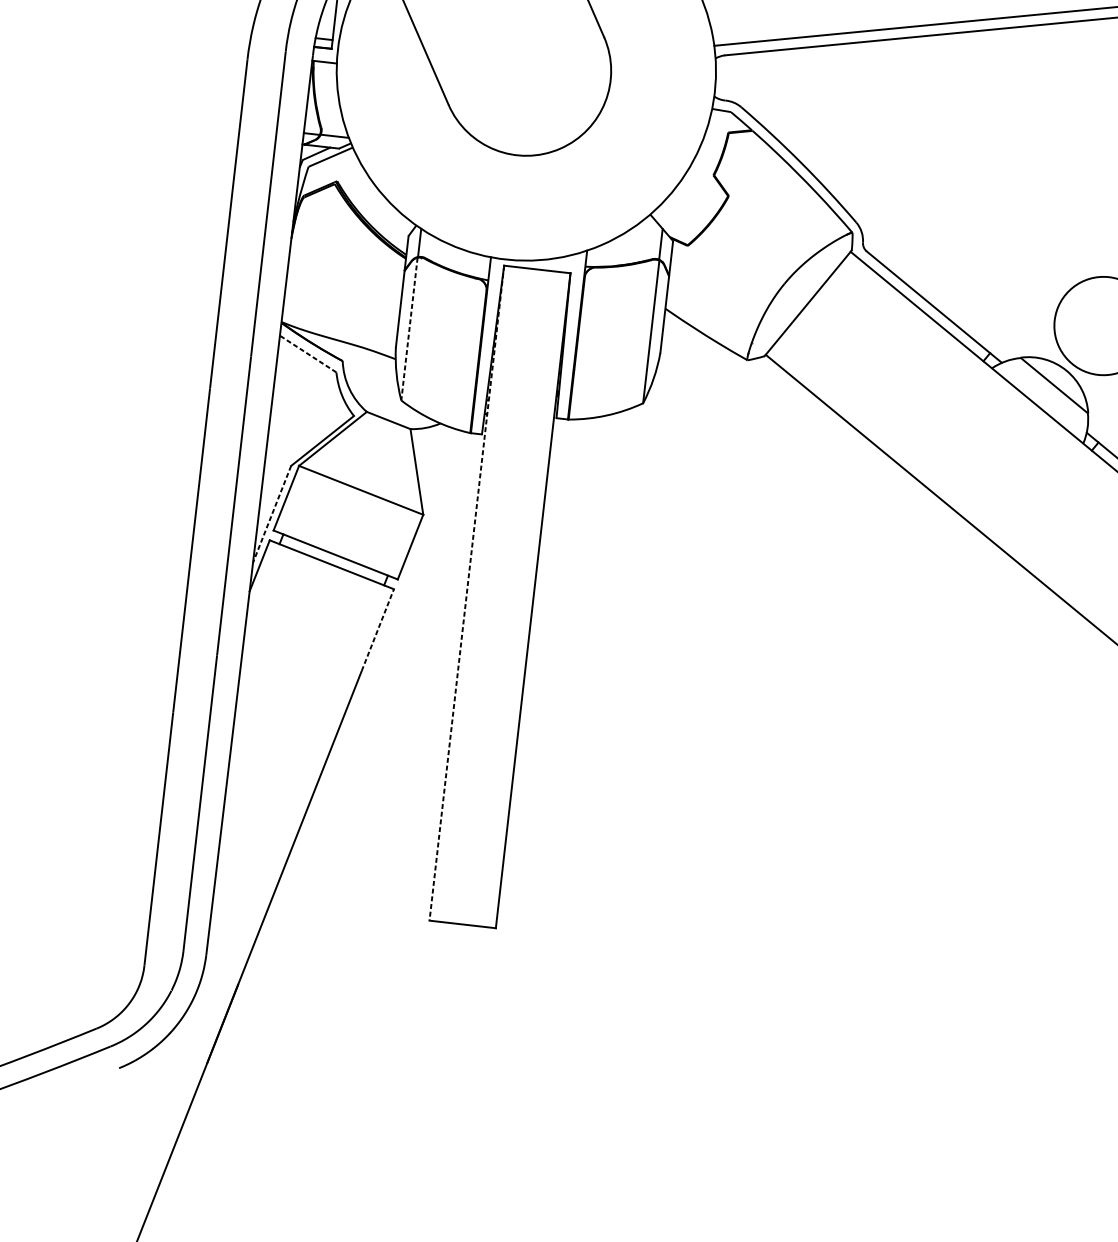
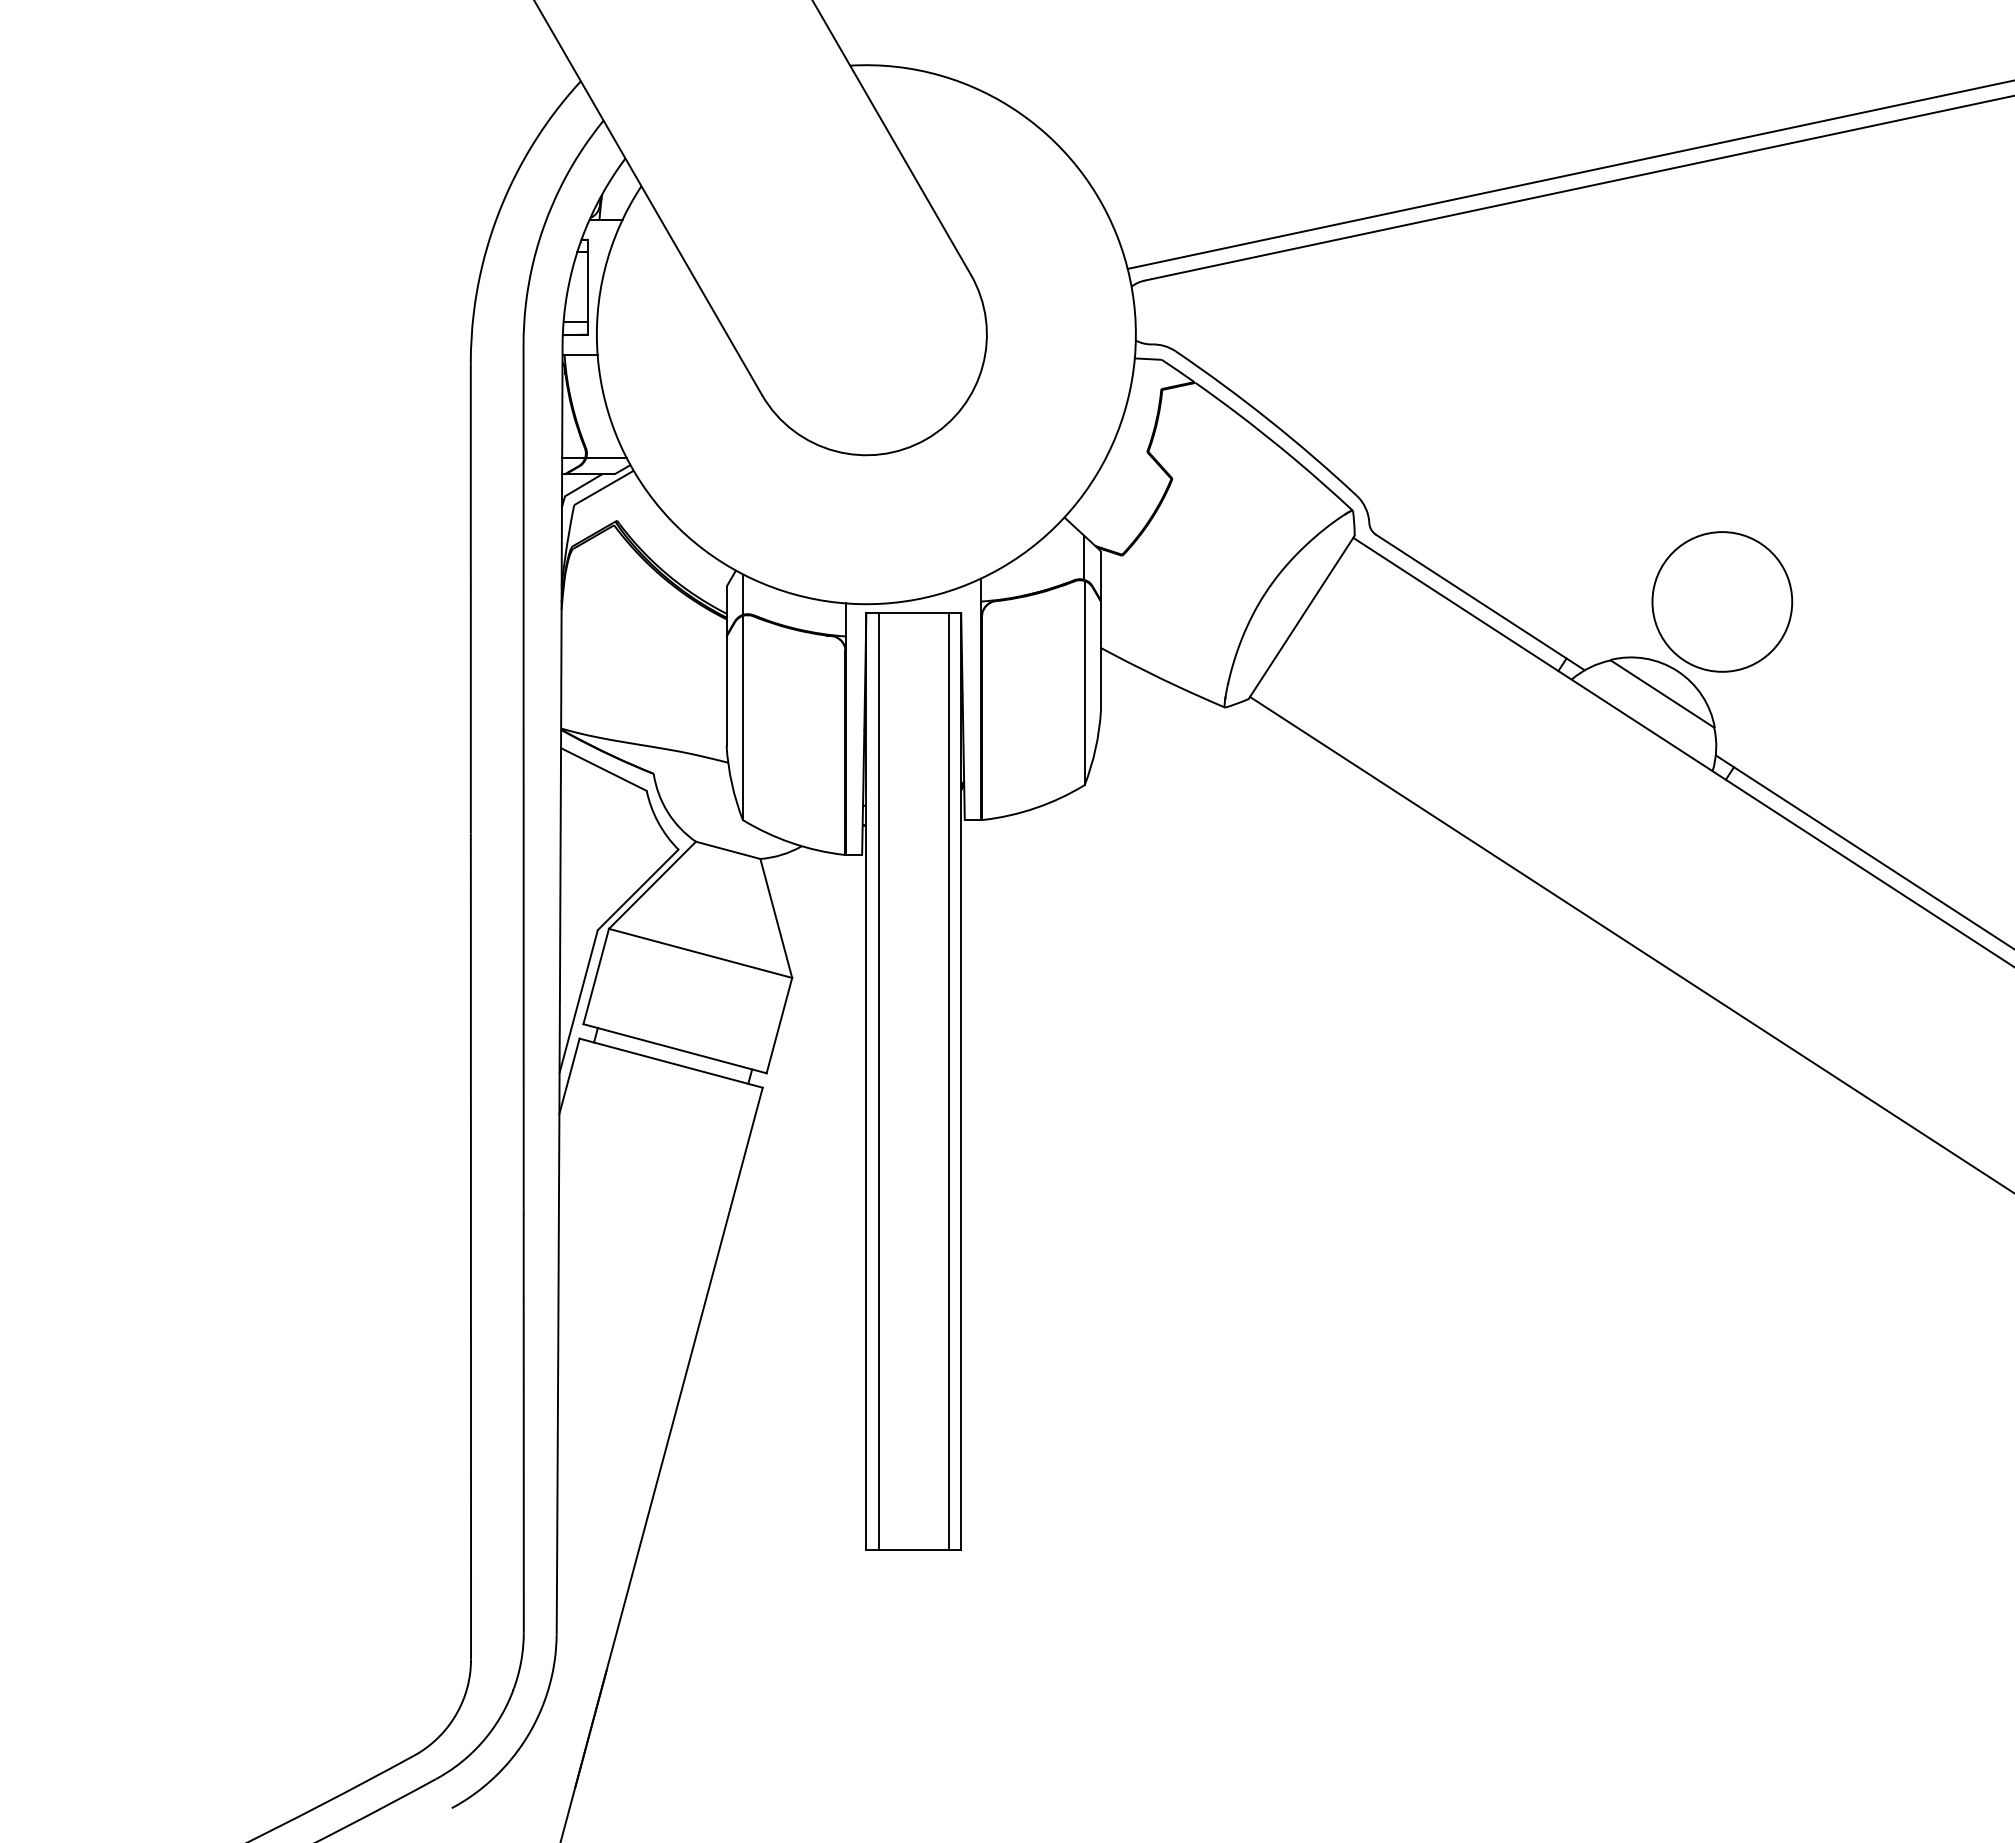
line: (409, 329) -> (742, 718), dashed -> solid
line: (307, 354) -> (603, 769), dashed -> solid
line: (271, 514) -> (578, 1001), dashed -> solid
line: (466, 593) -> (866, 1082), dashed -> solid
line: (475, 594) -> (878, 1081), added
line: (524, 599) -> (948, 1081), added
line: (377, 629) -> (746, 1147), dashed -> solid

